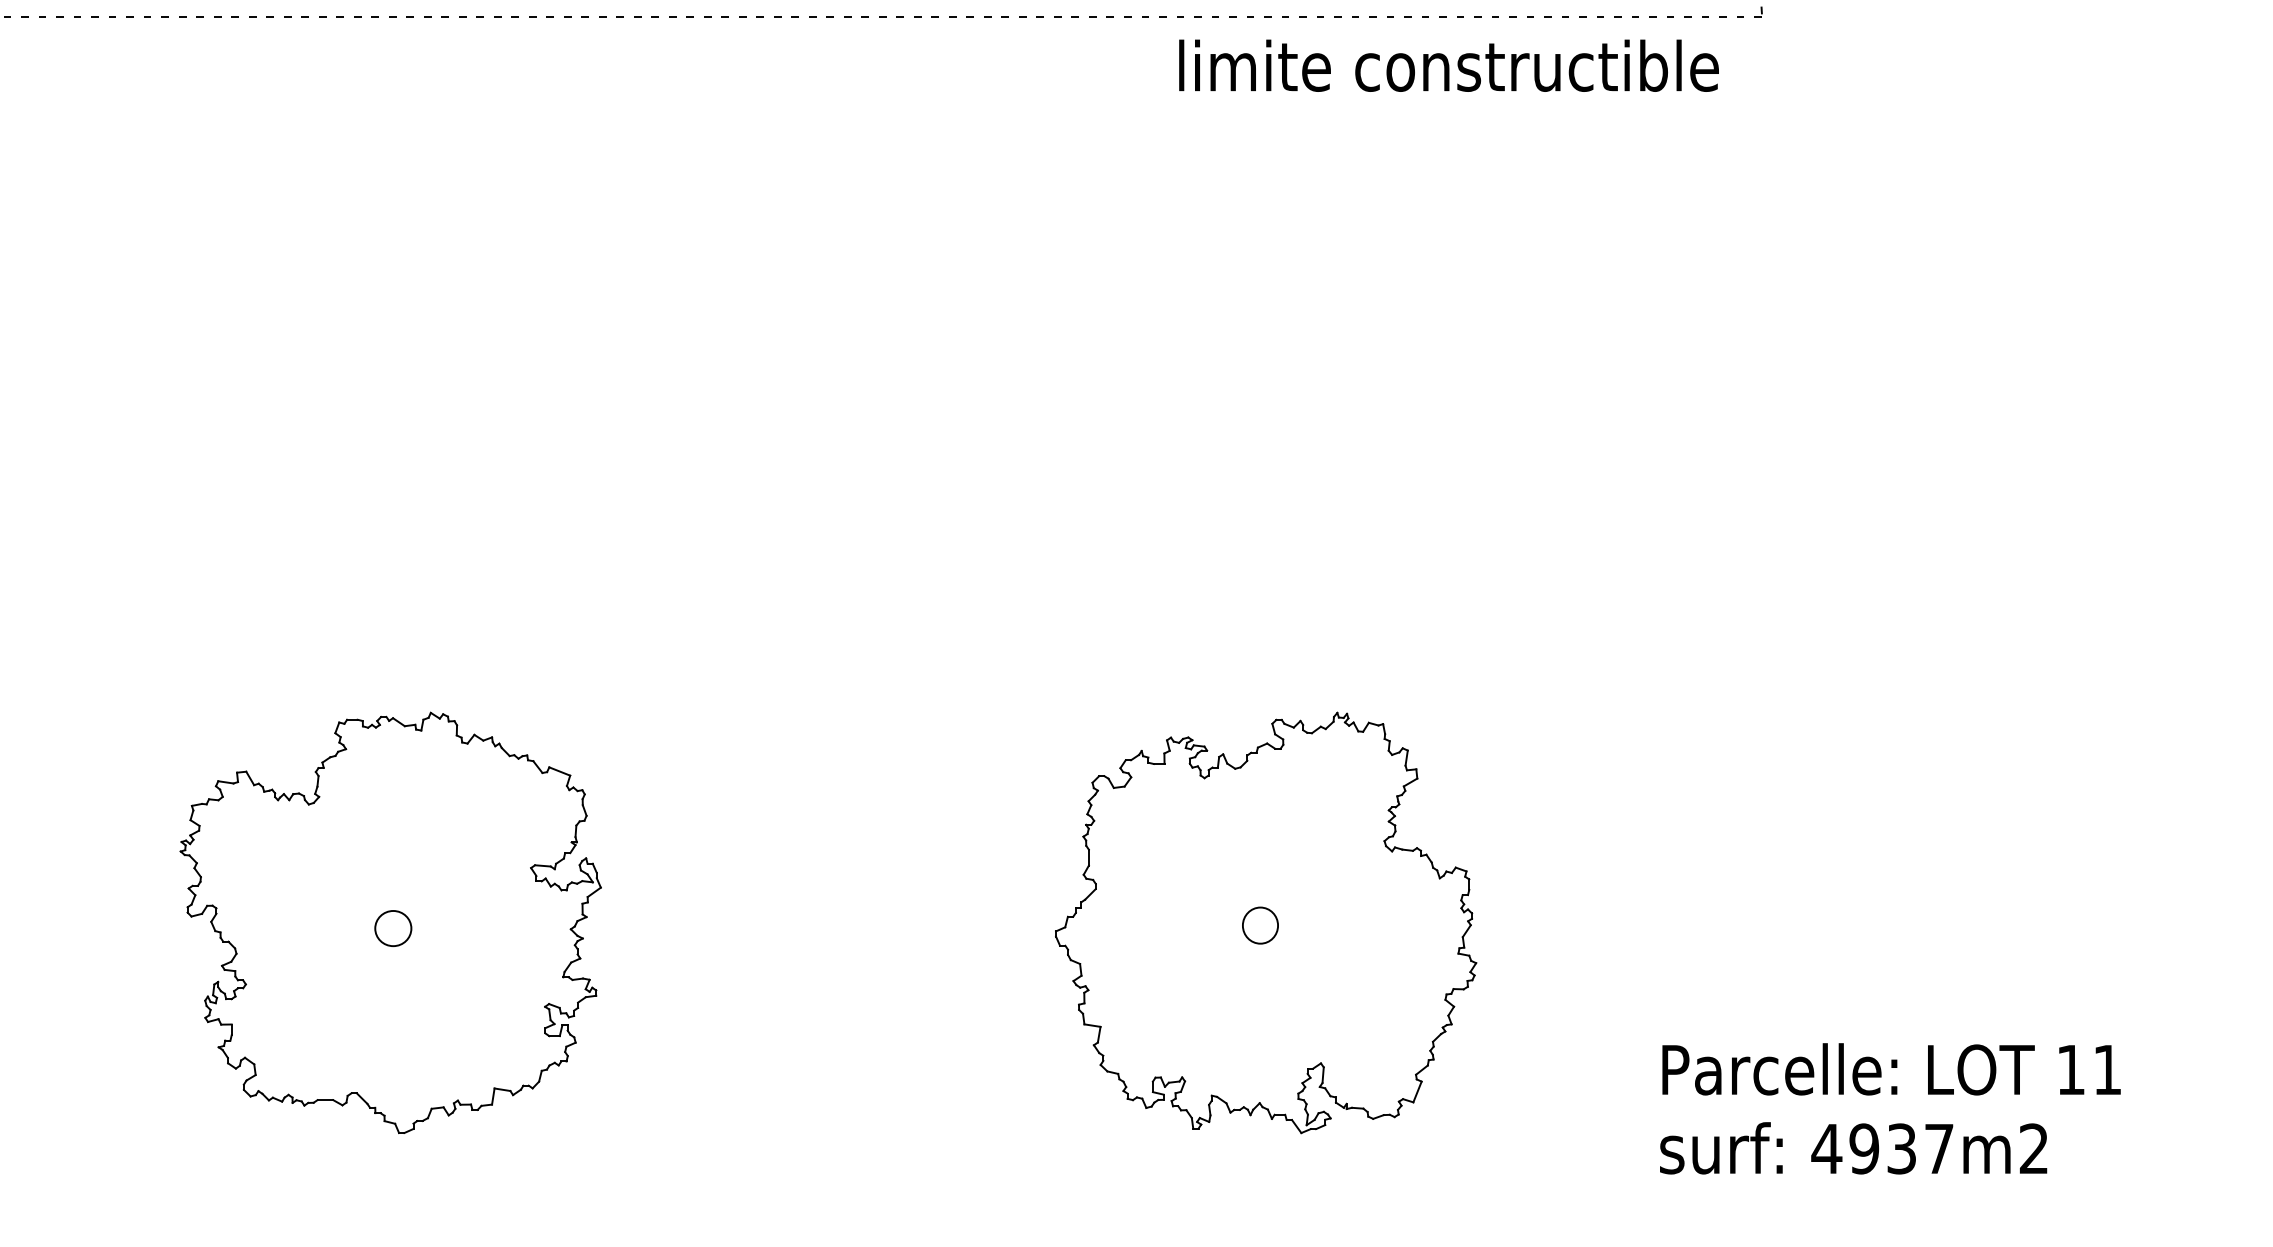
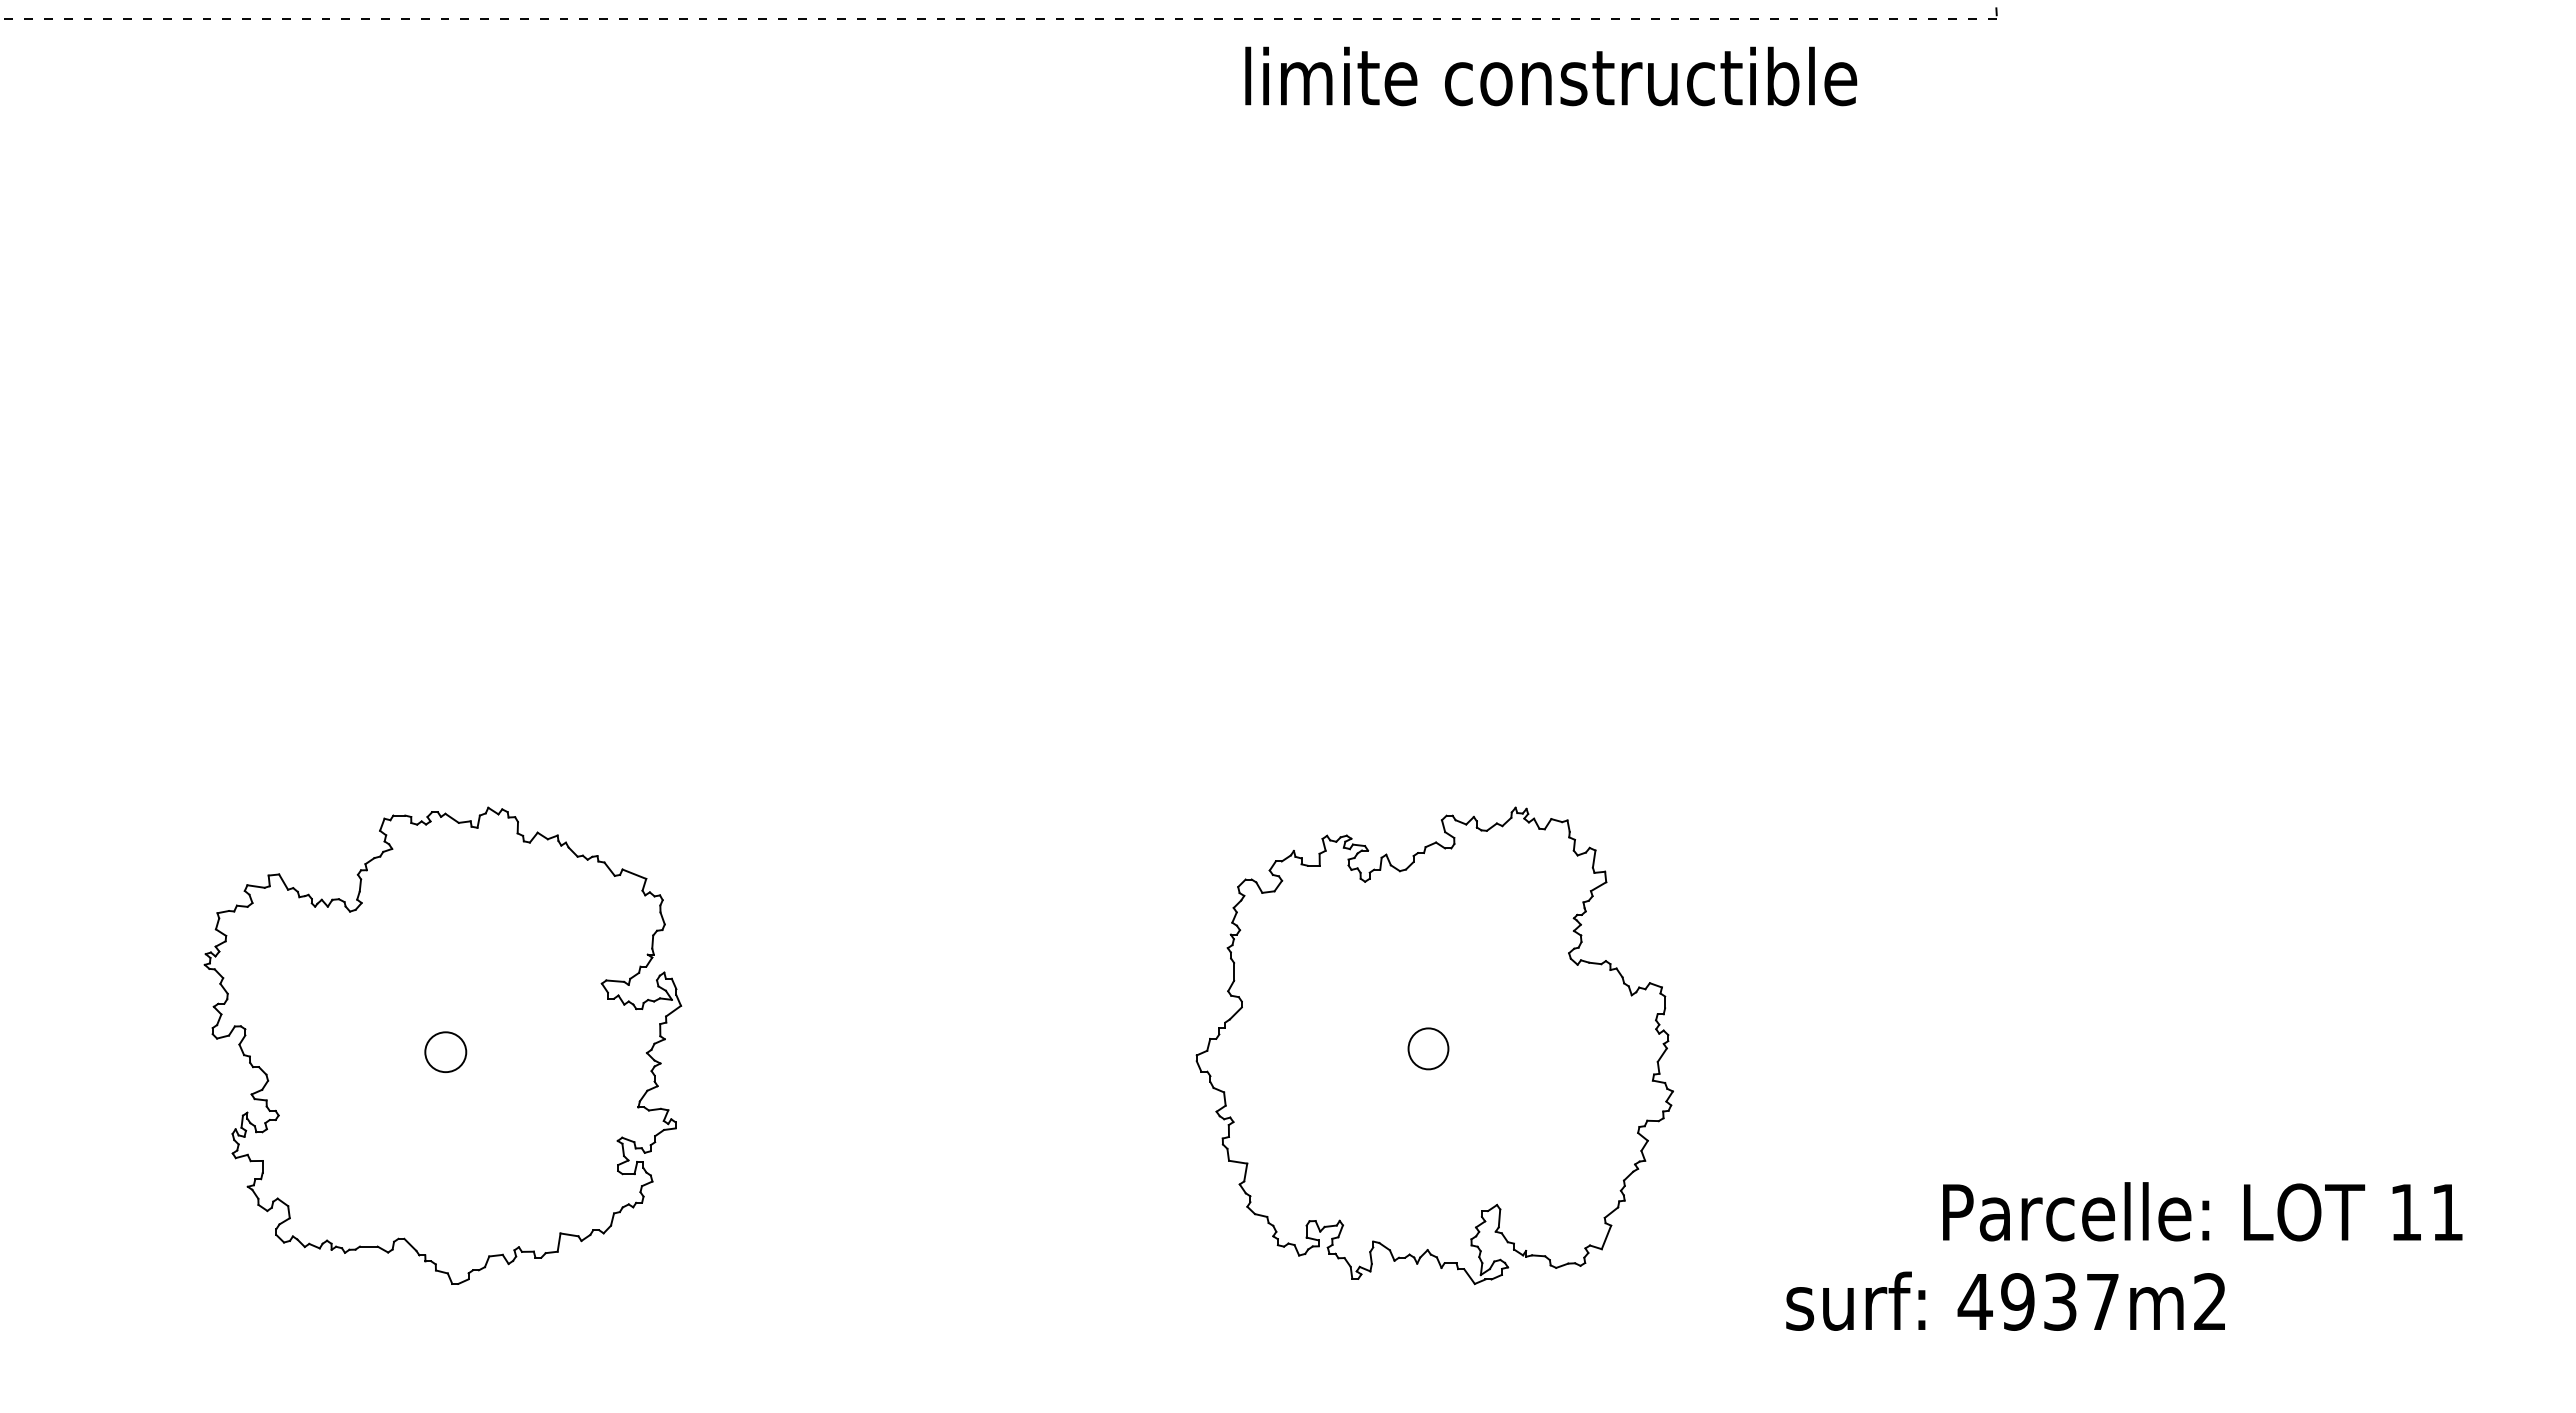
text: (1449, 65) -> (1551, 76), moved
text: (1891, 1069) -> (2202, 1211), moved
text: (1853, 1147) -> (2005, 1300), moved

